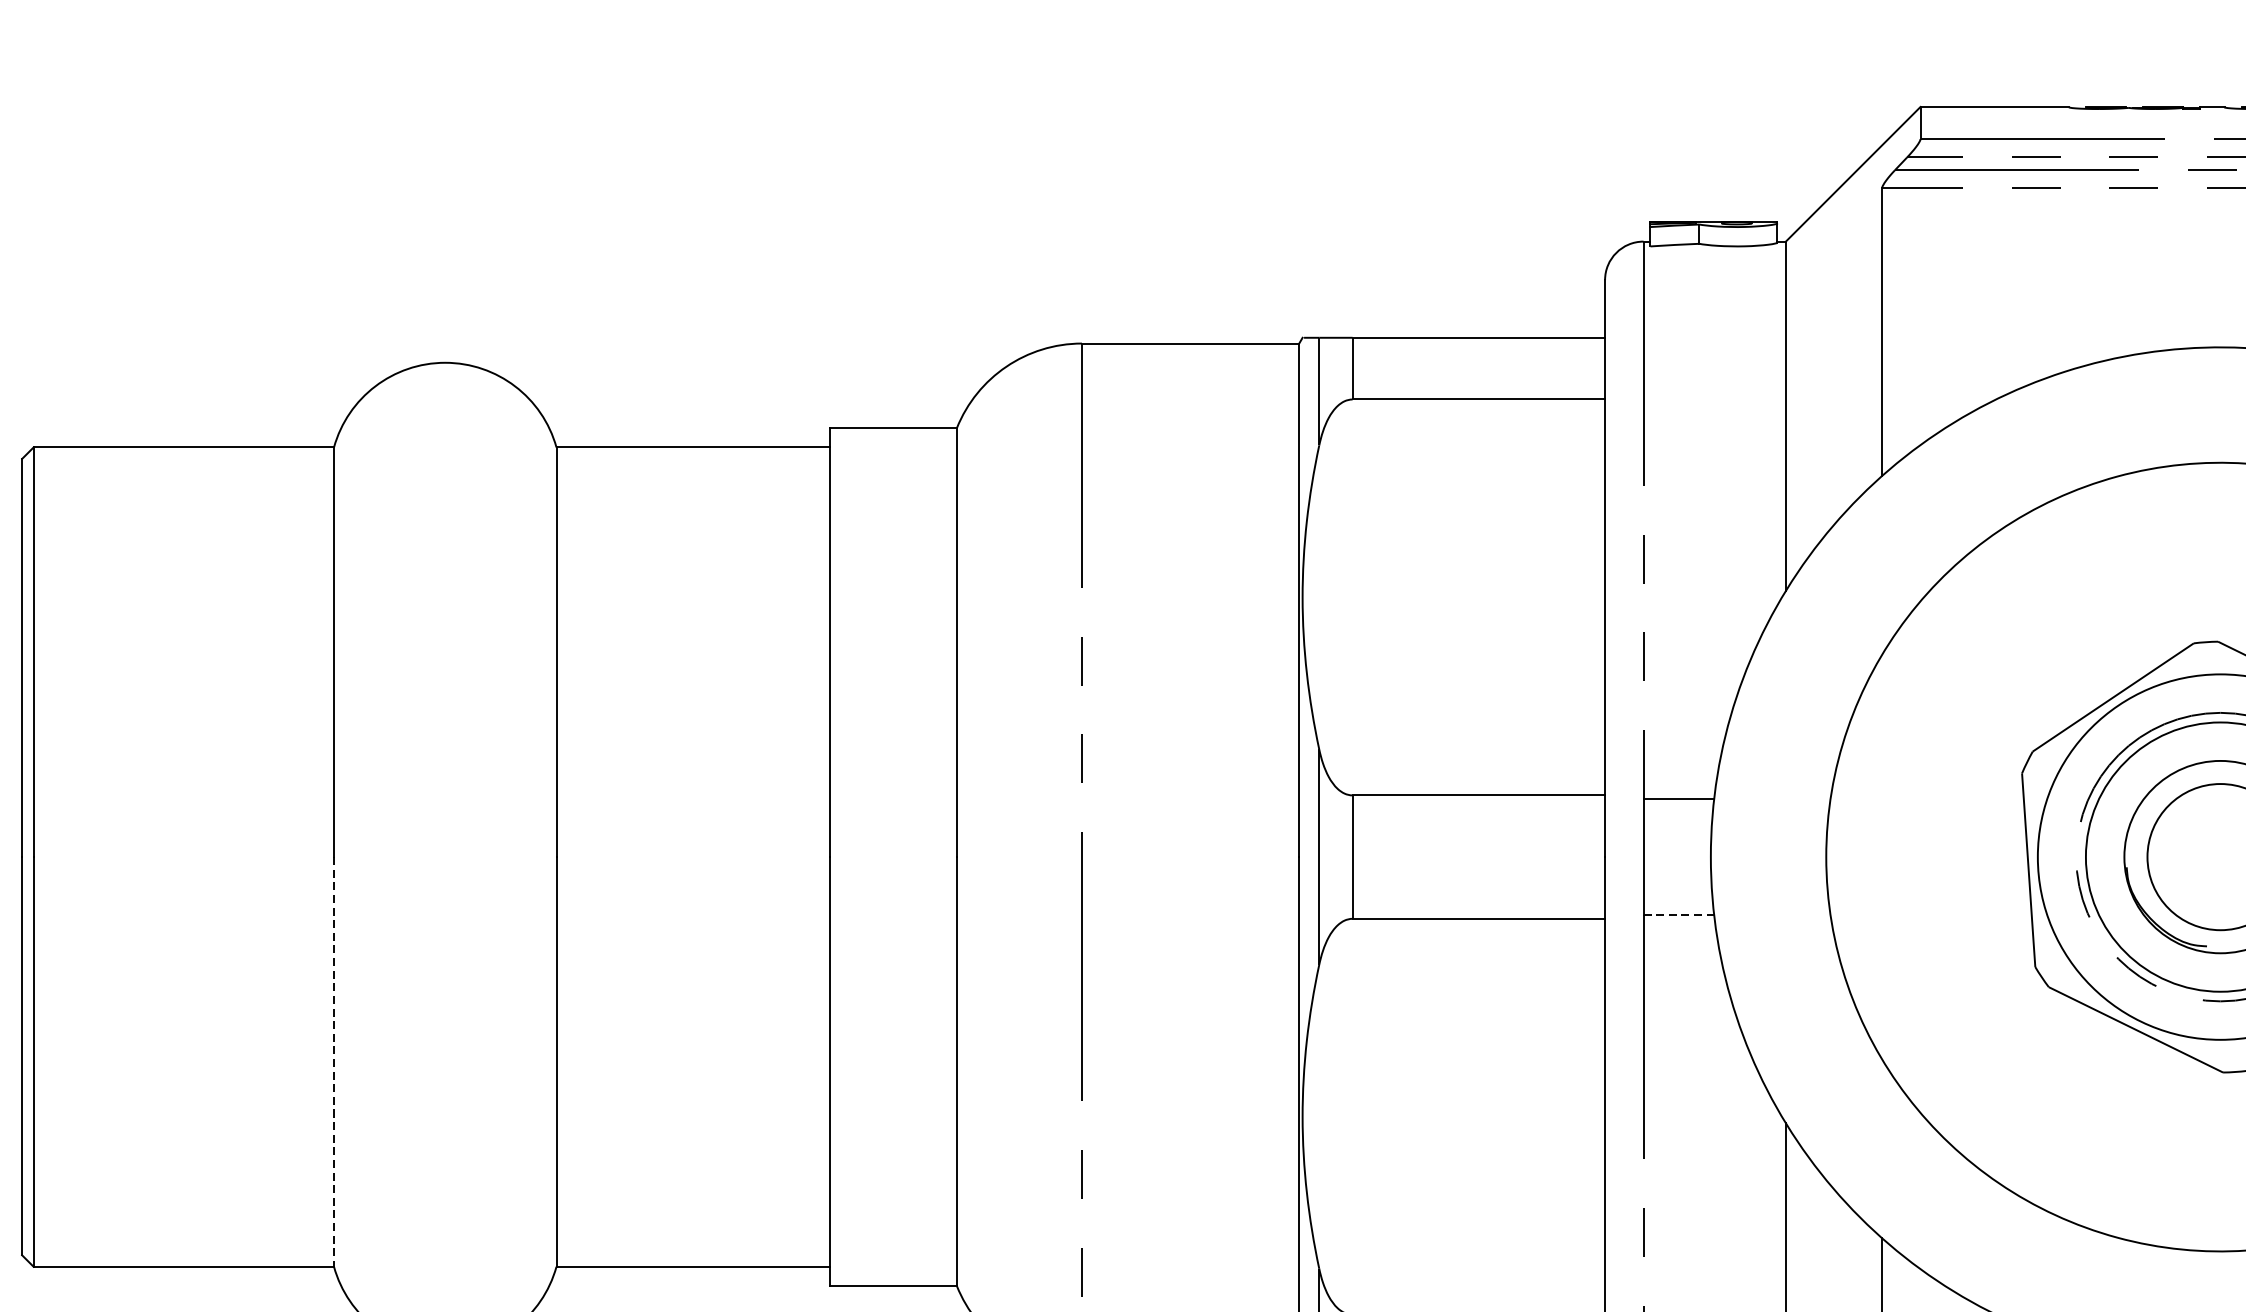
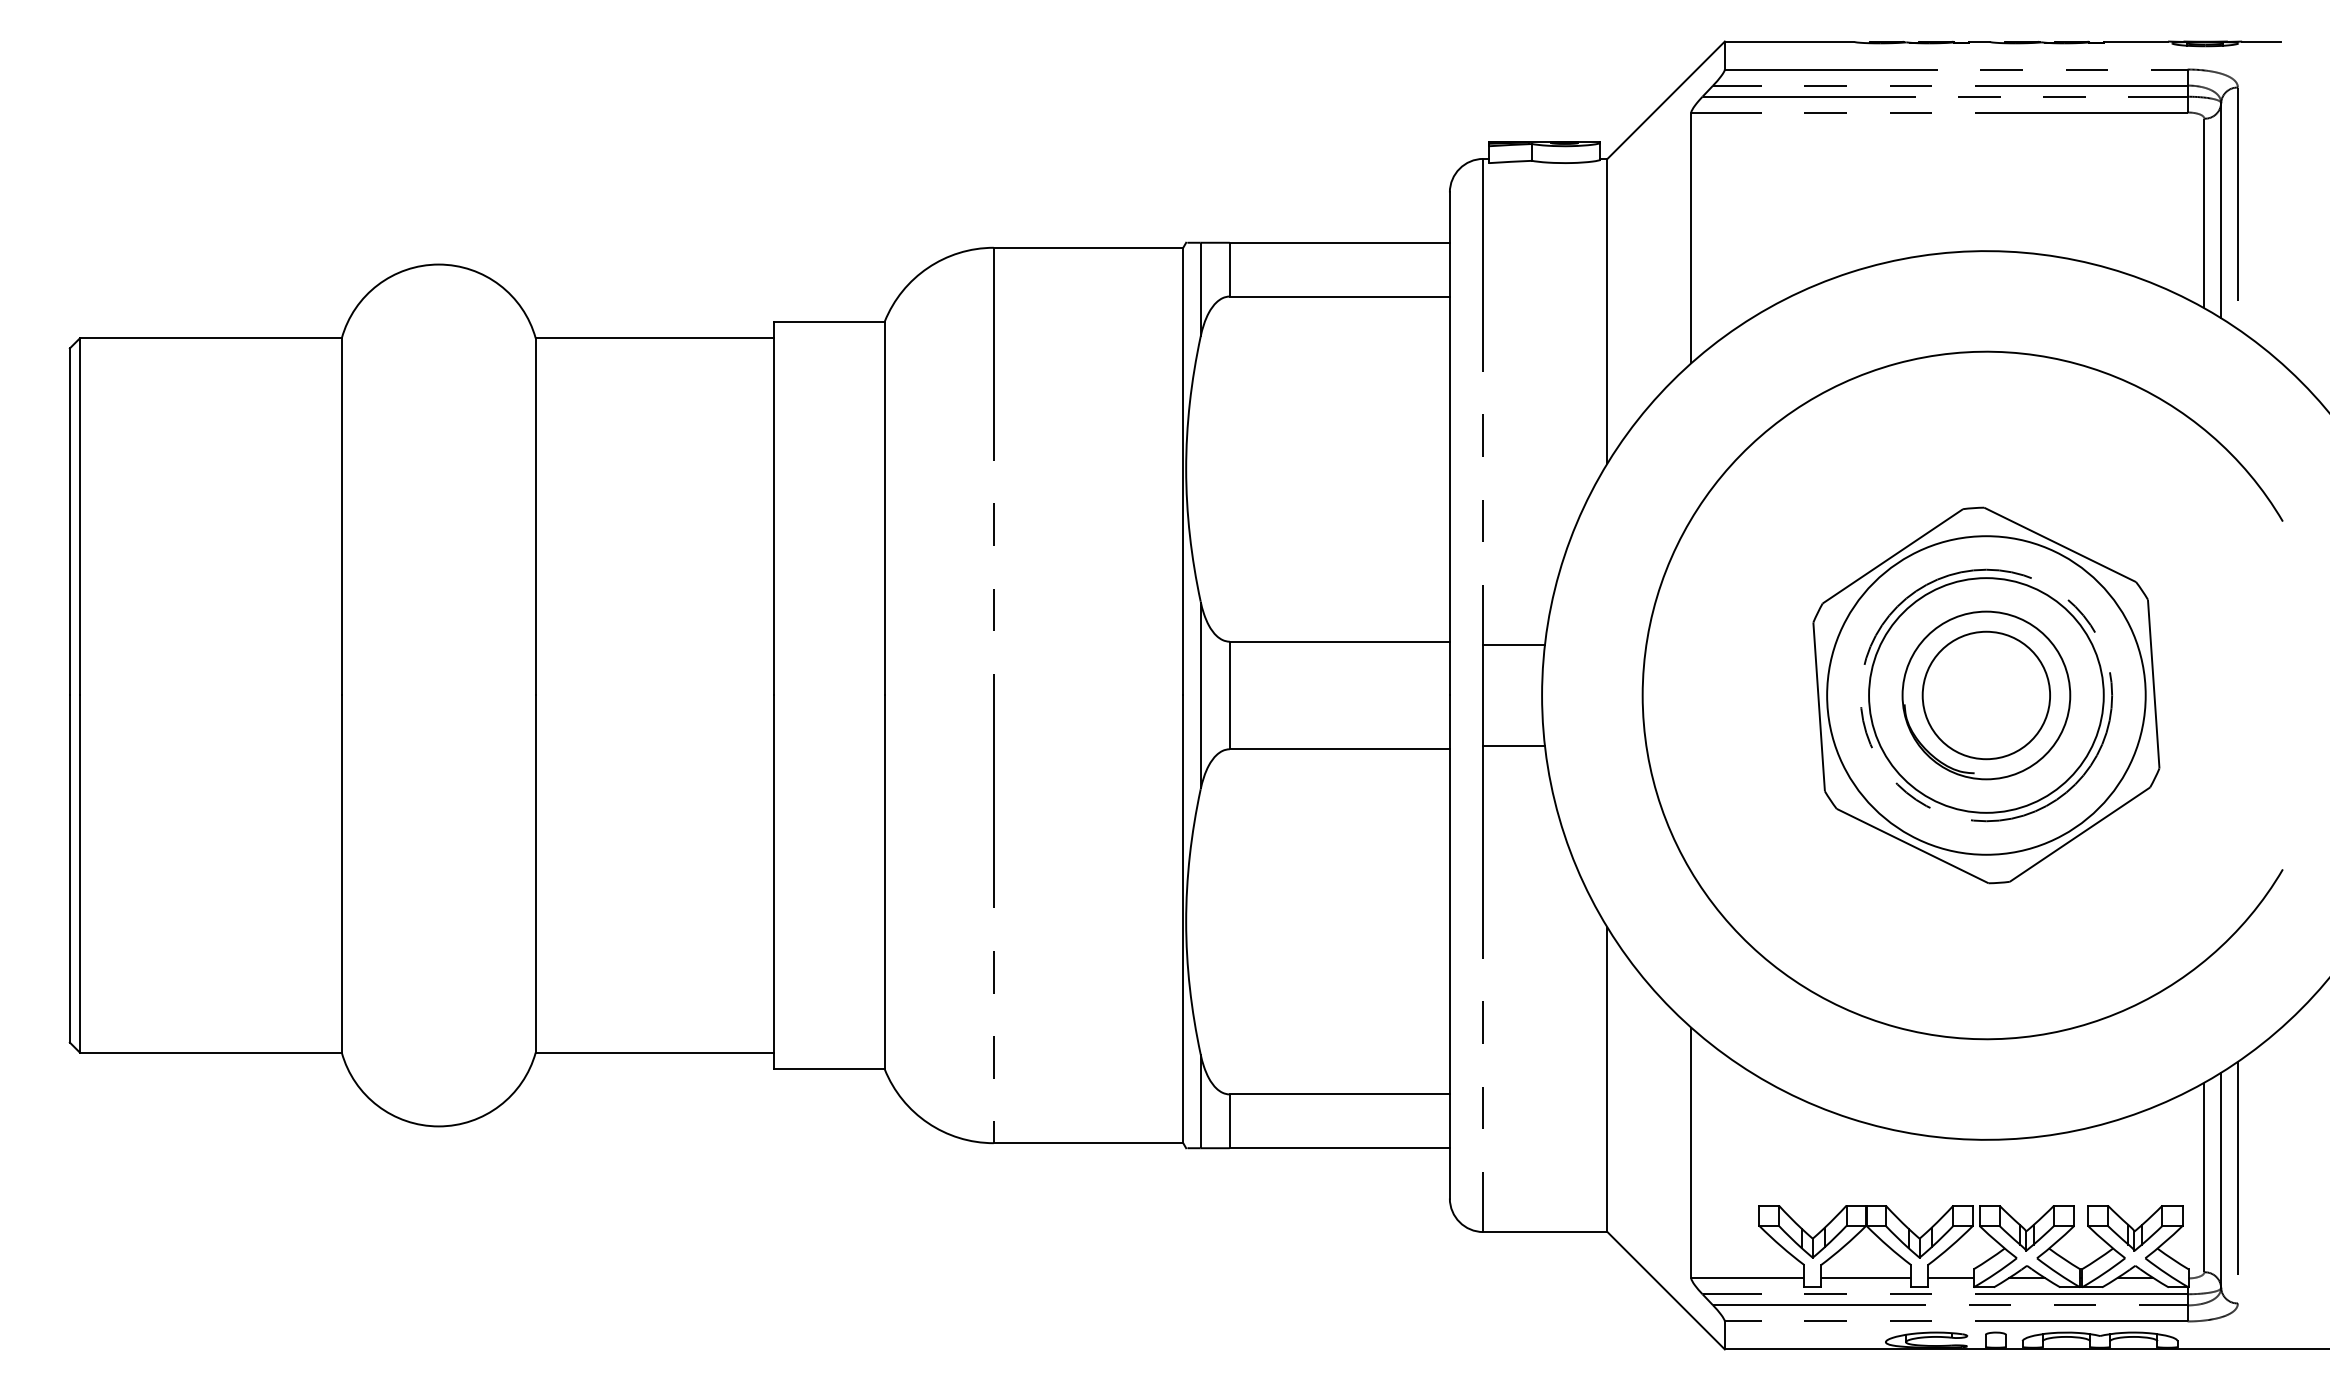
line: (1679, 914) -> (1514, 745), dashed -> solid
line: (333, 1062) -> (341, 874), dashed -> solid

